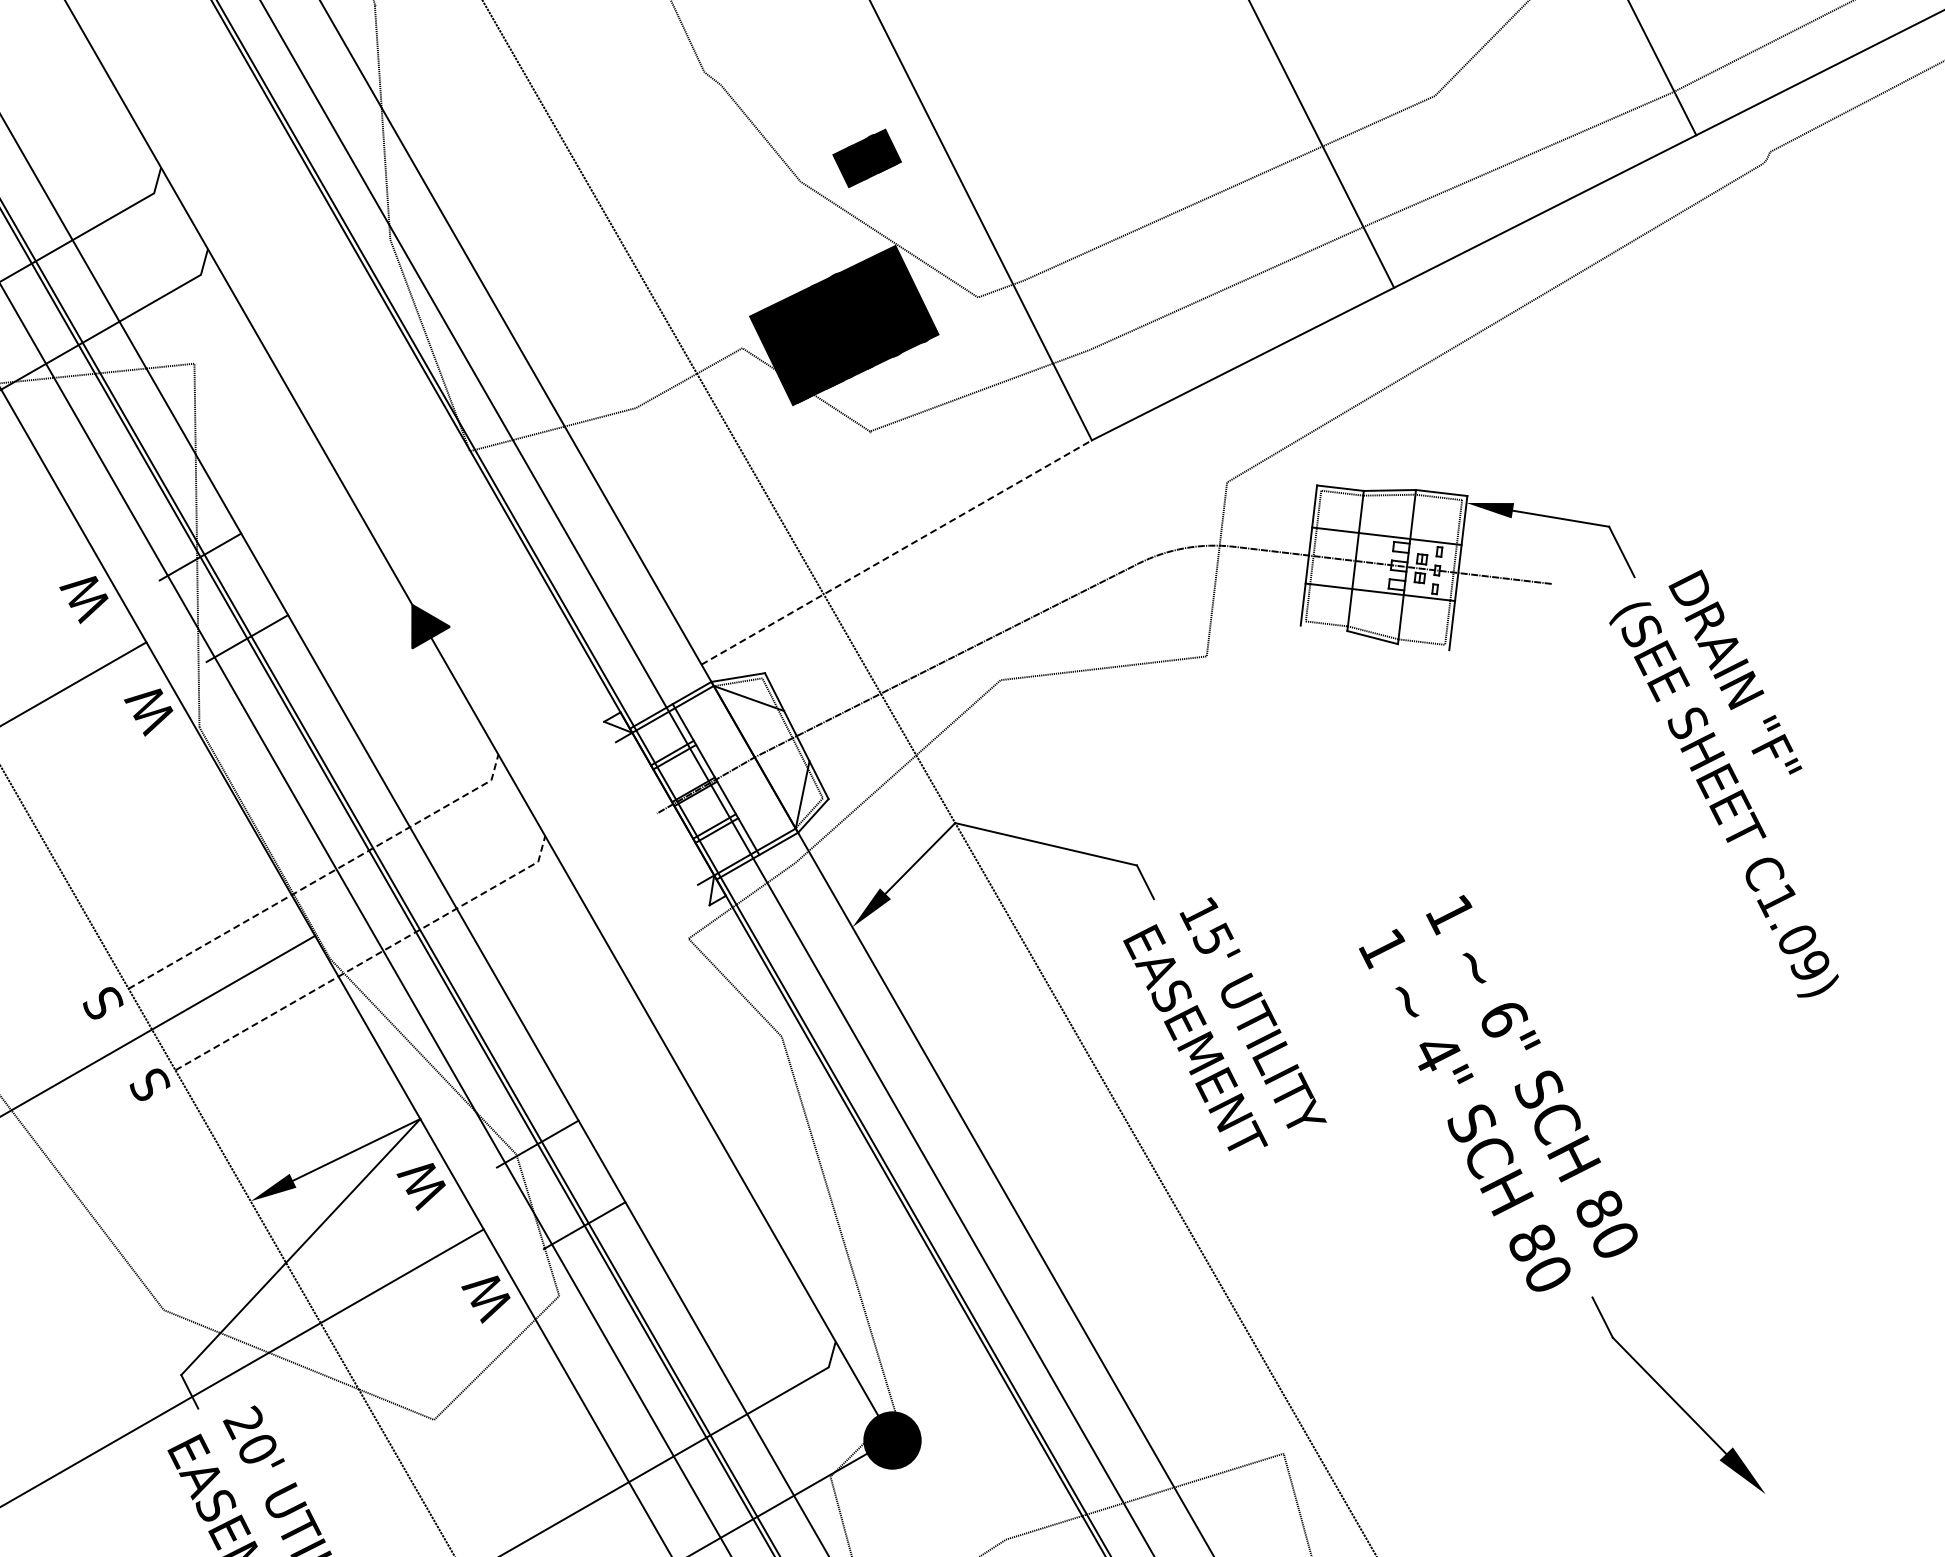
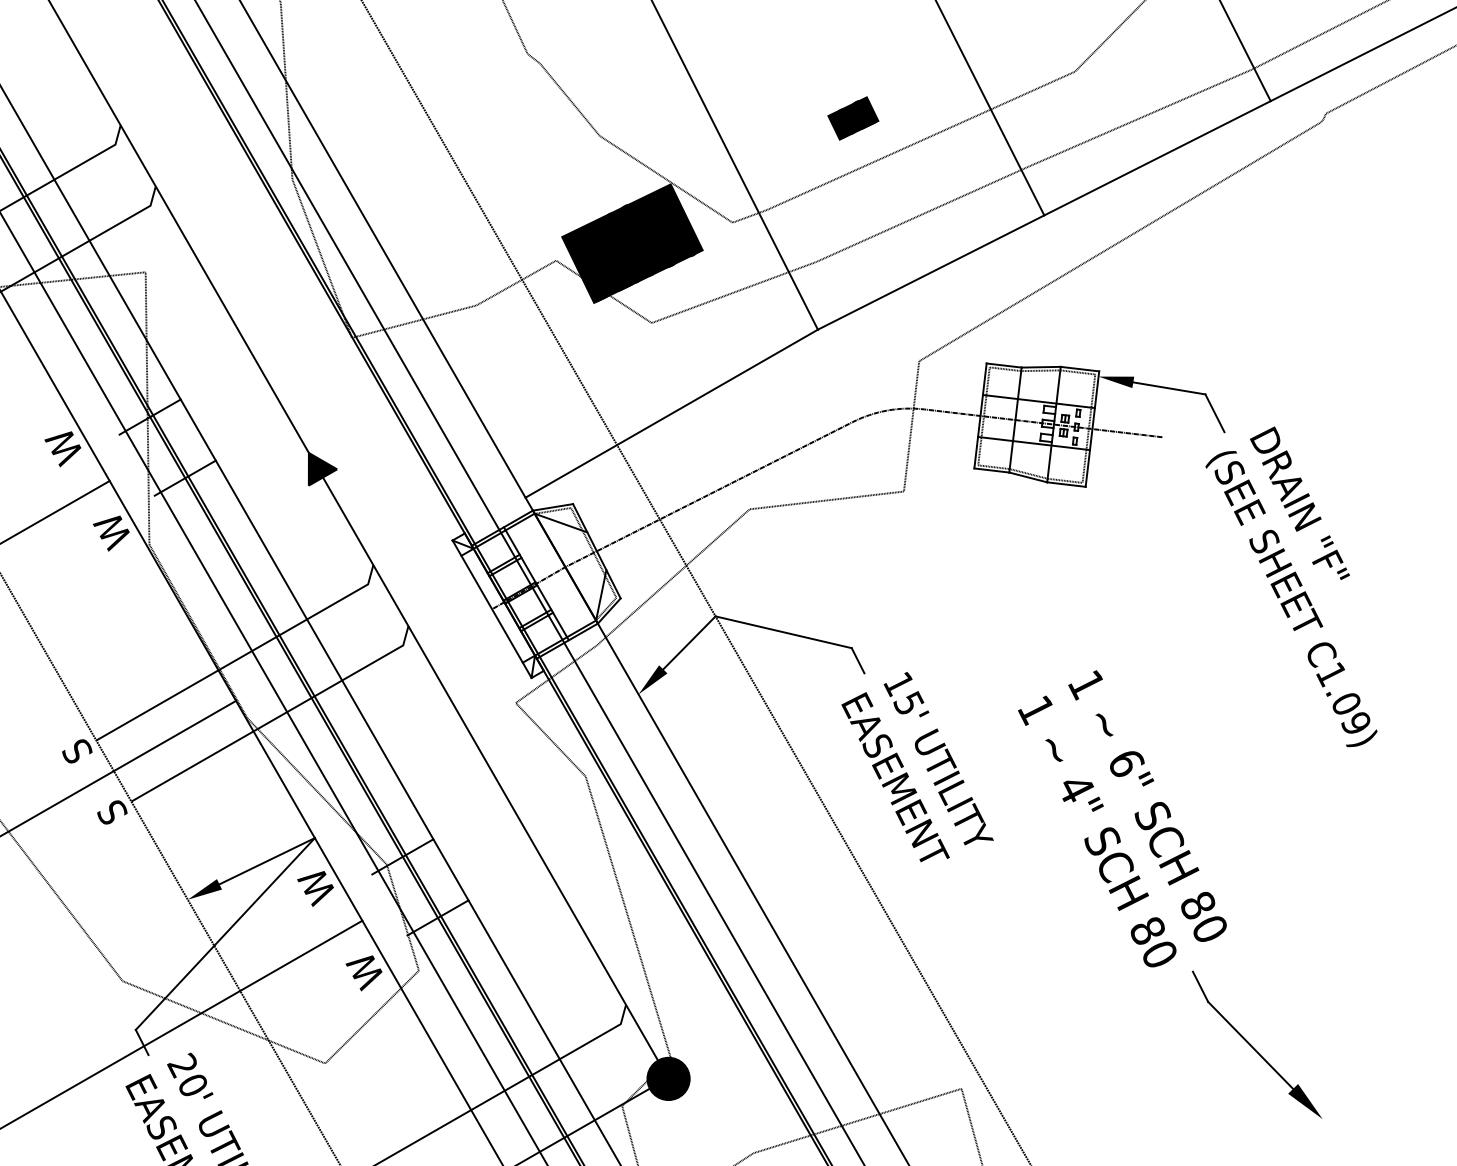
text: (866, 158) -> (852, 118), moved
line: (897, 552) -> (672, 413), dashed -> solid
line: (1323, 628) -> (991, 470), added
line: (1423, 647) -> (1066, 484), added
line: (656, 813) -> (491, 609), added
line: (322, 877) -> (241, 657), dashed -> solid
line: (369, 958) -> (276, 717), dashed -> solid

